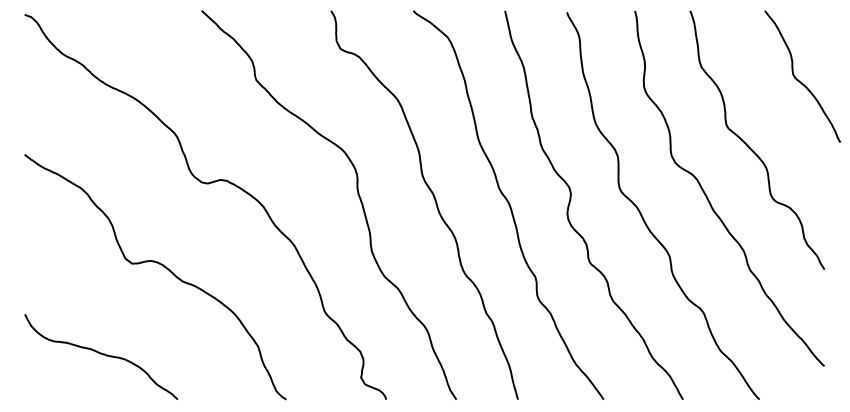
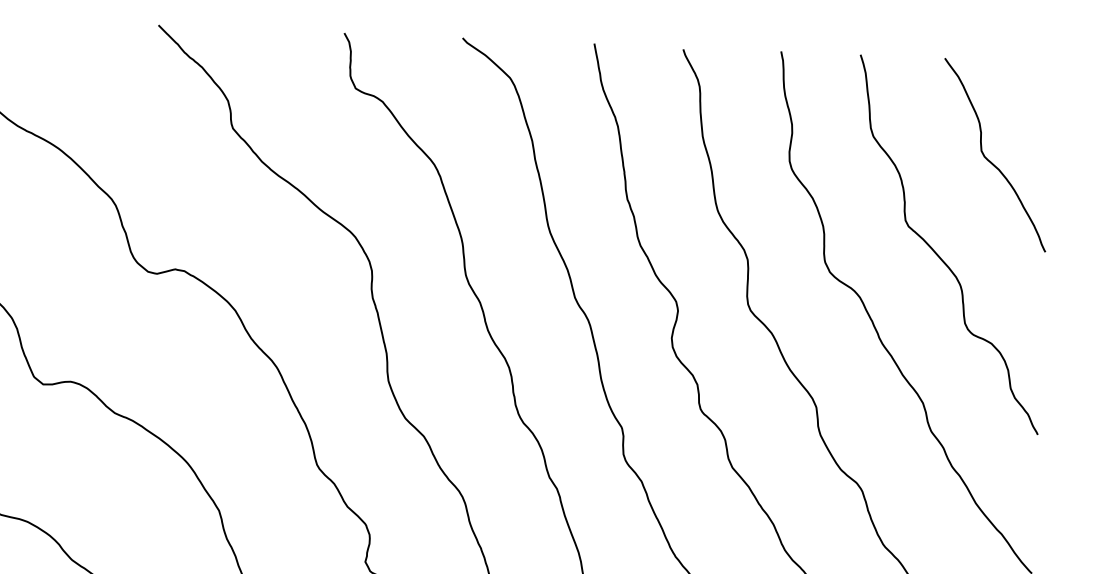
curve: (798, 79) -> (988, 158), moved

